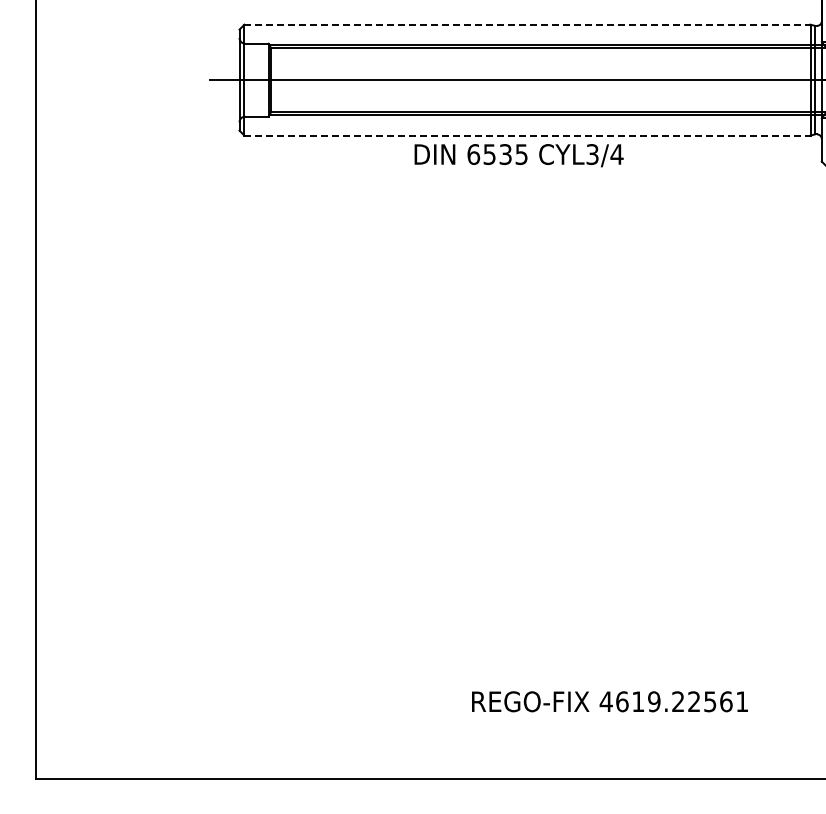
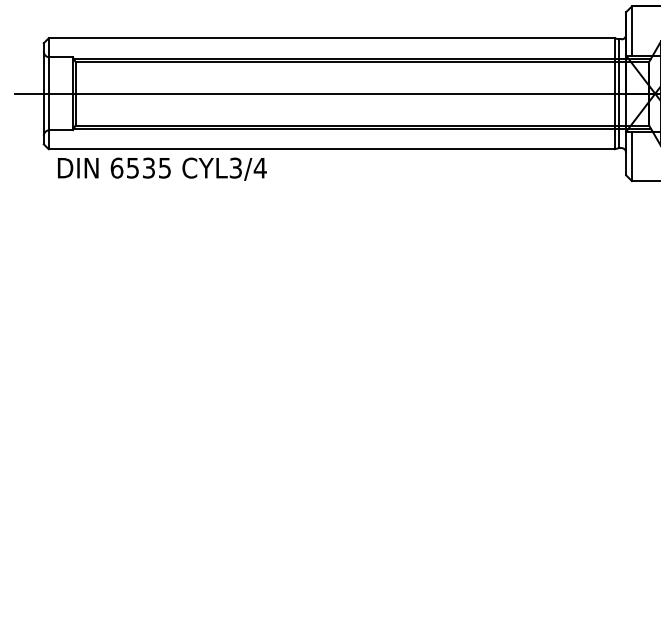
line: (528, 24) -> (332, 38), dashed -> solid
line: (528, 135) -> (332, 149), dashed -> solid
text: (518, 155) -> (161, 169), moved

